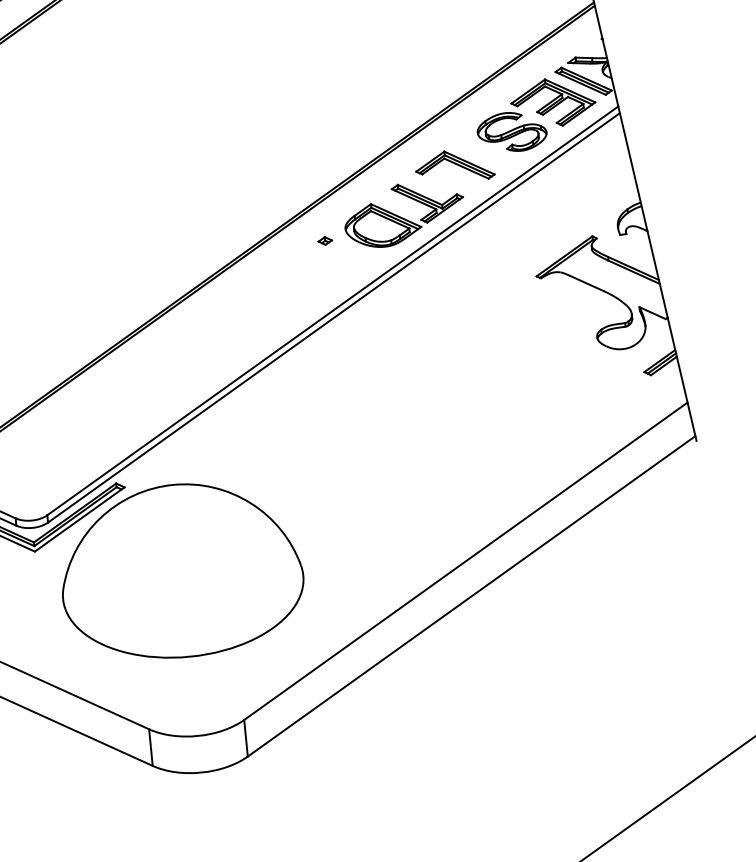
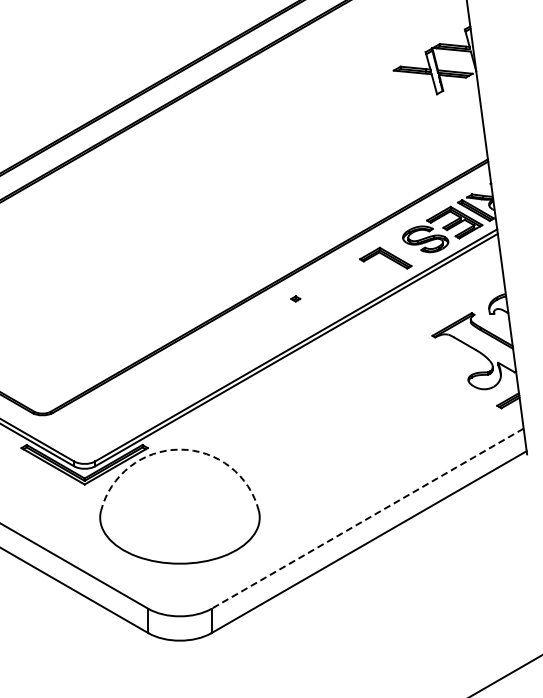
part: (404, 214) -> (349, 286), removed
arc: (172, 484) -> (179, 449), solid -> dashed
line: (465, 560) -> (367, 518), solid -> dashed

